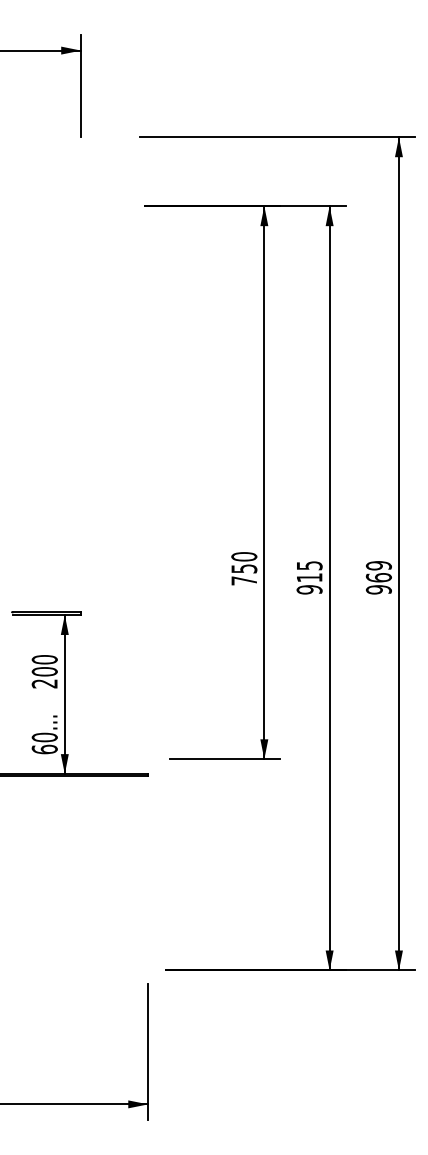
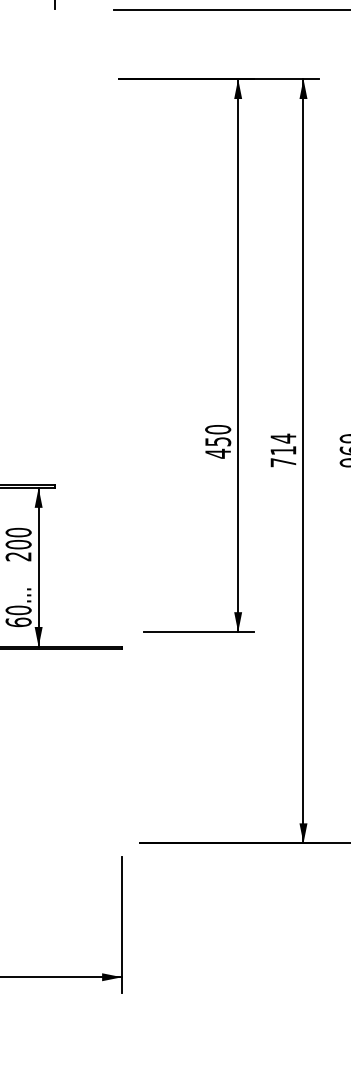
text: (309, 577) -> (283, 450), 915 -> 714
text: (243, 580) -> (217, 453), 750 -> 450

